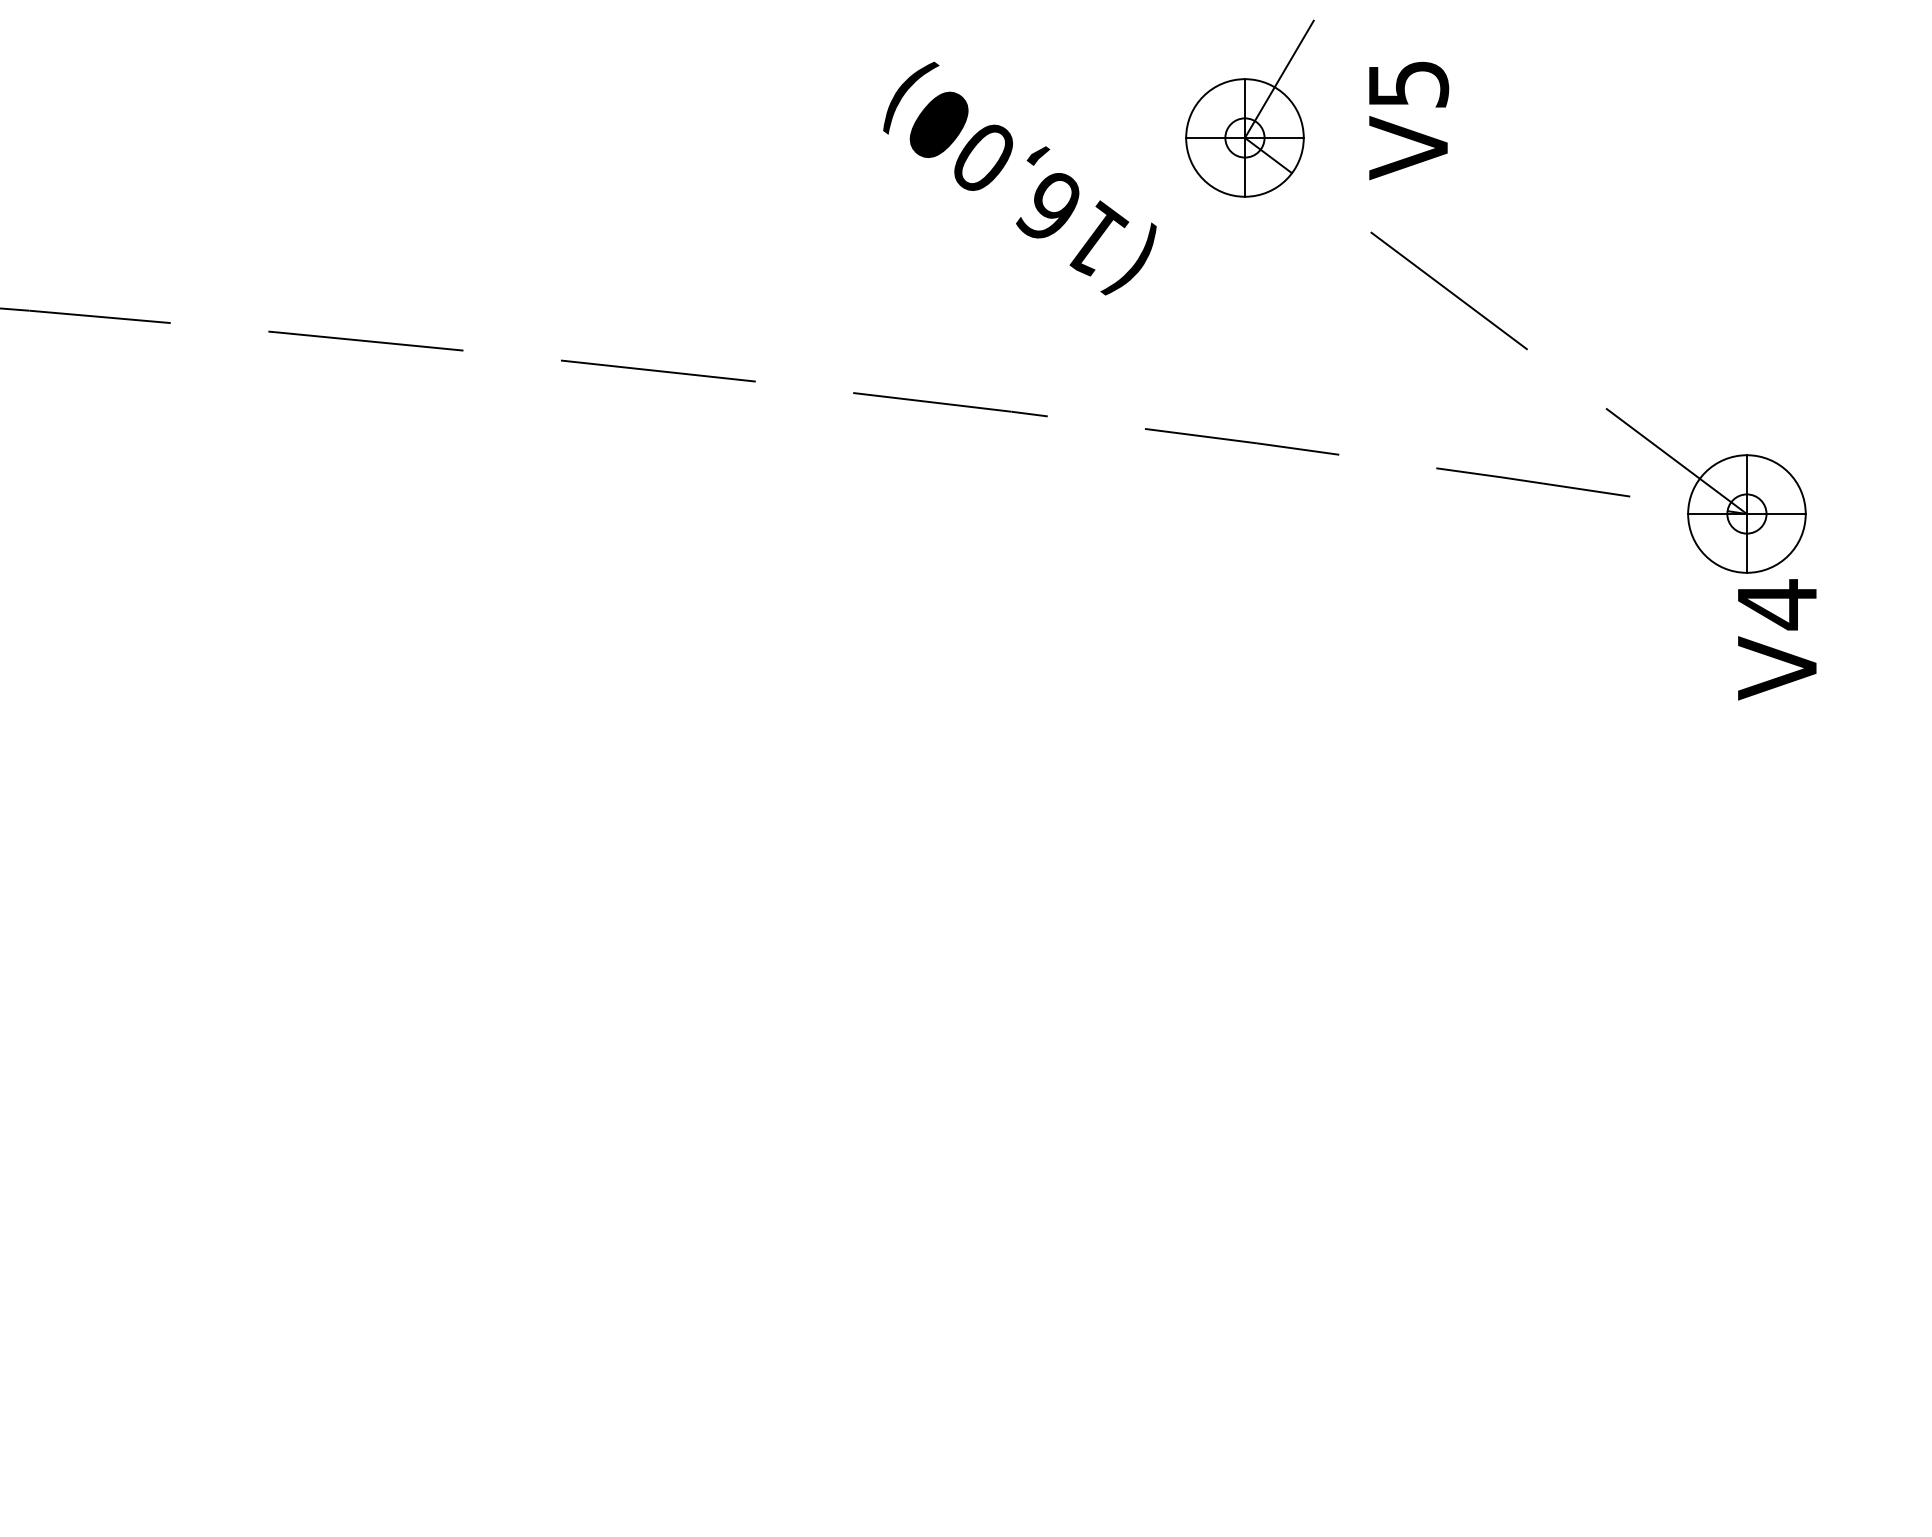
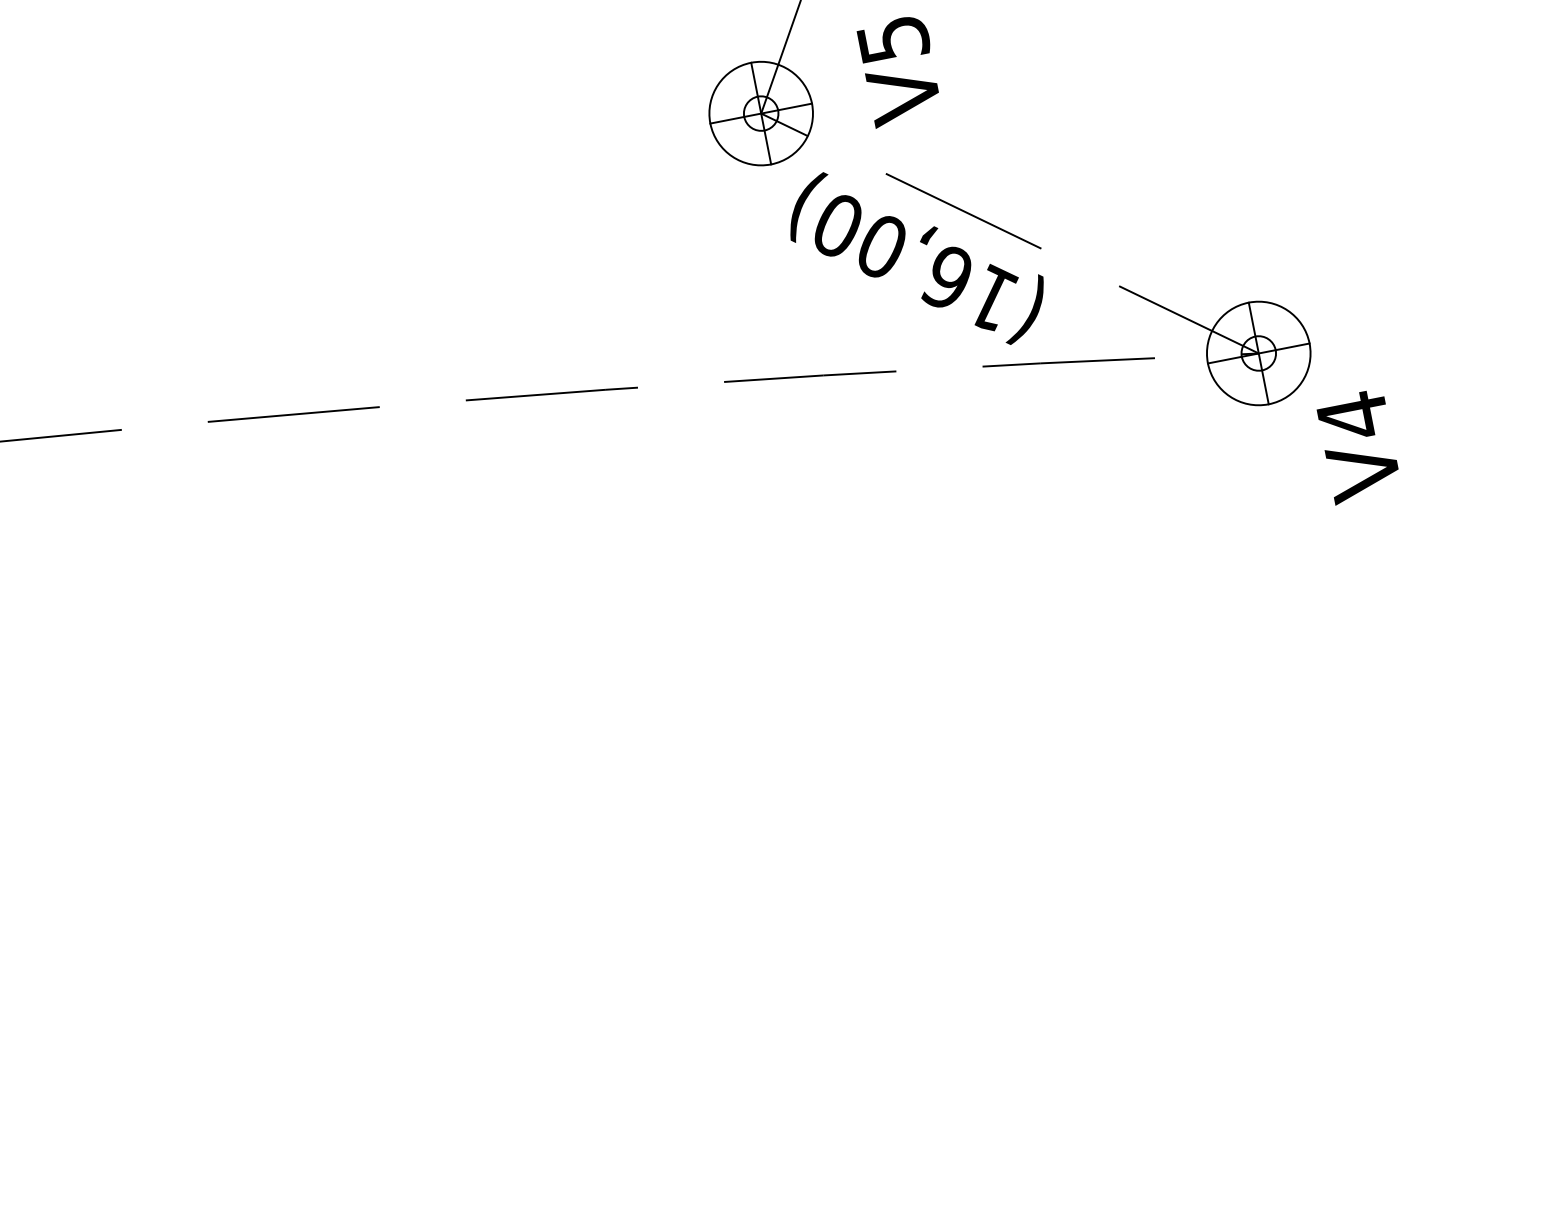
text: (1019, 178) -> (916, 258), moved
text: (1777, 639) -> (1359, 446), moved

